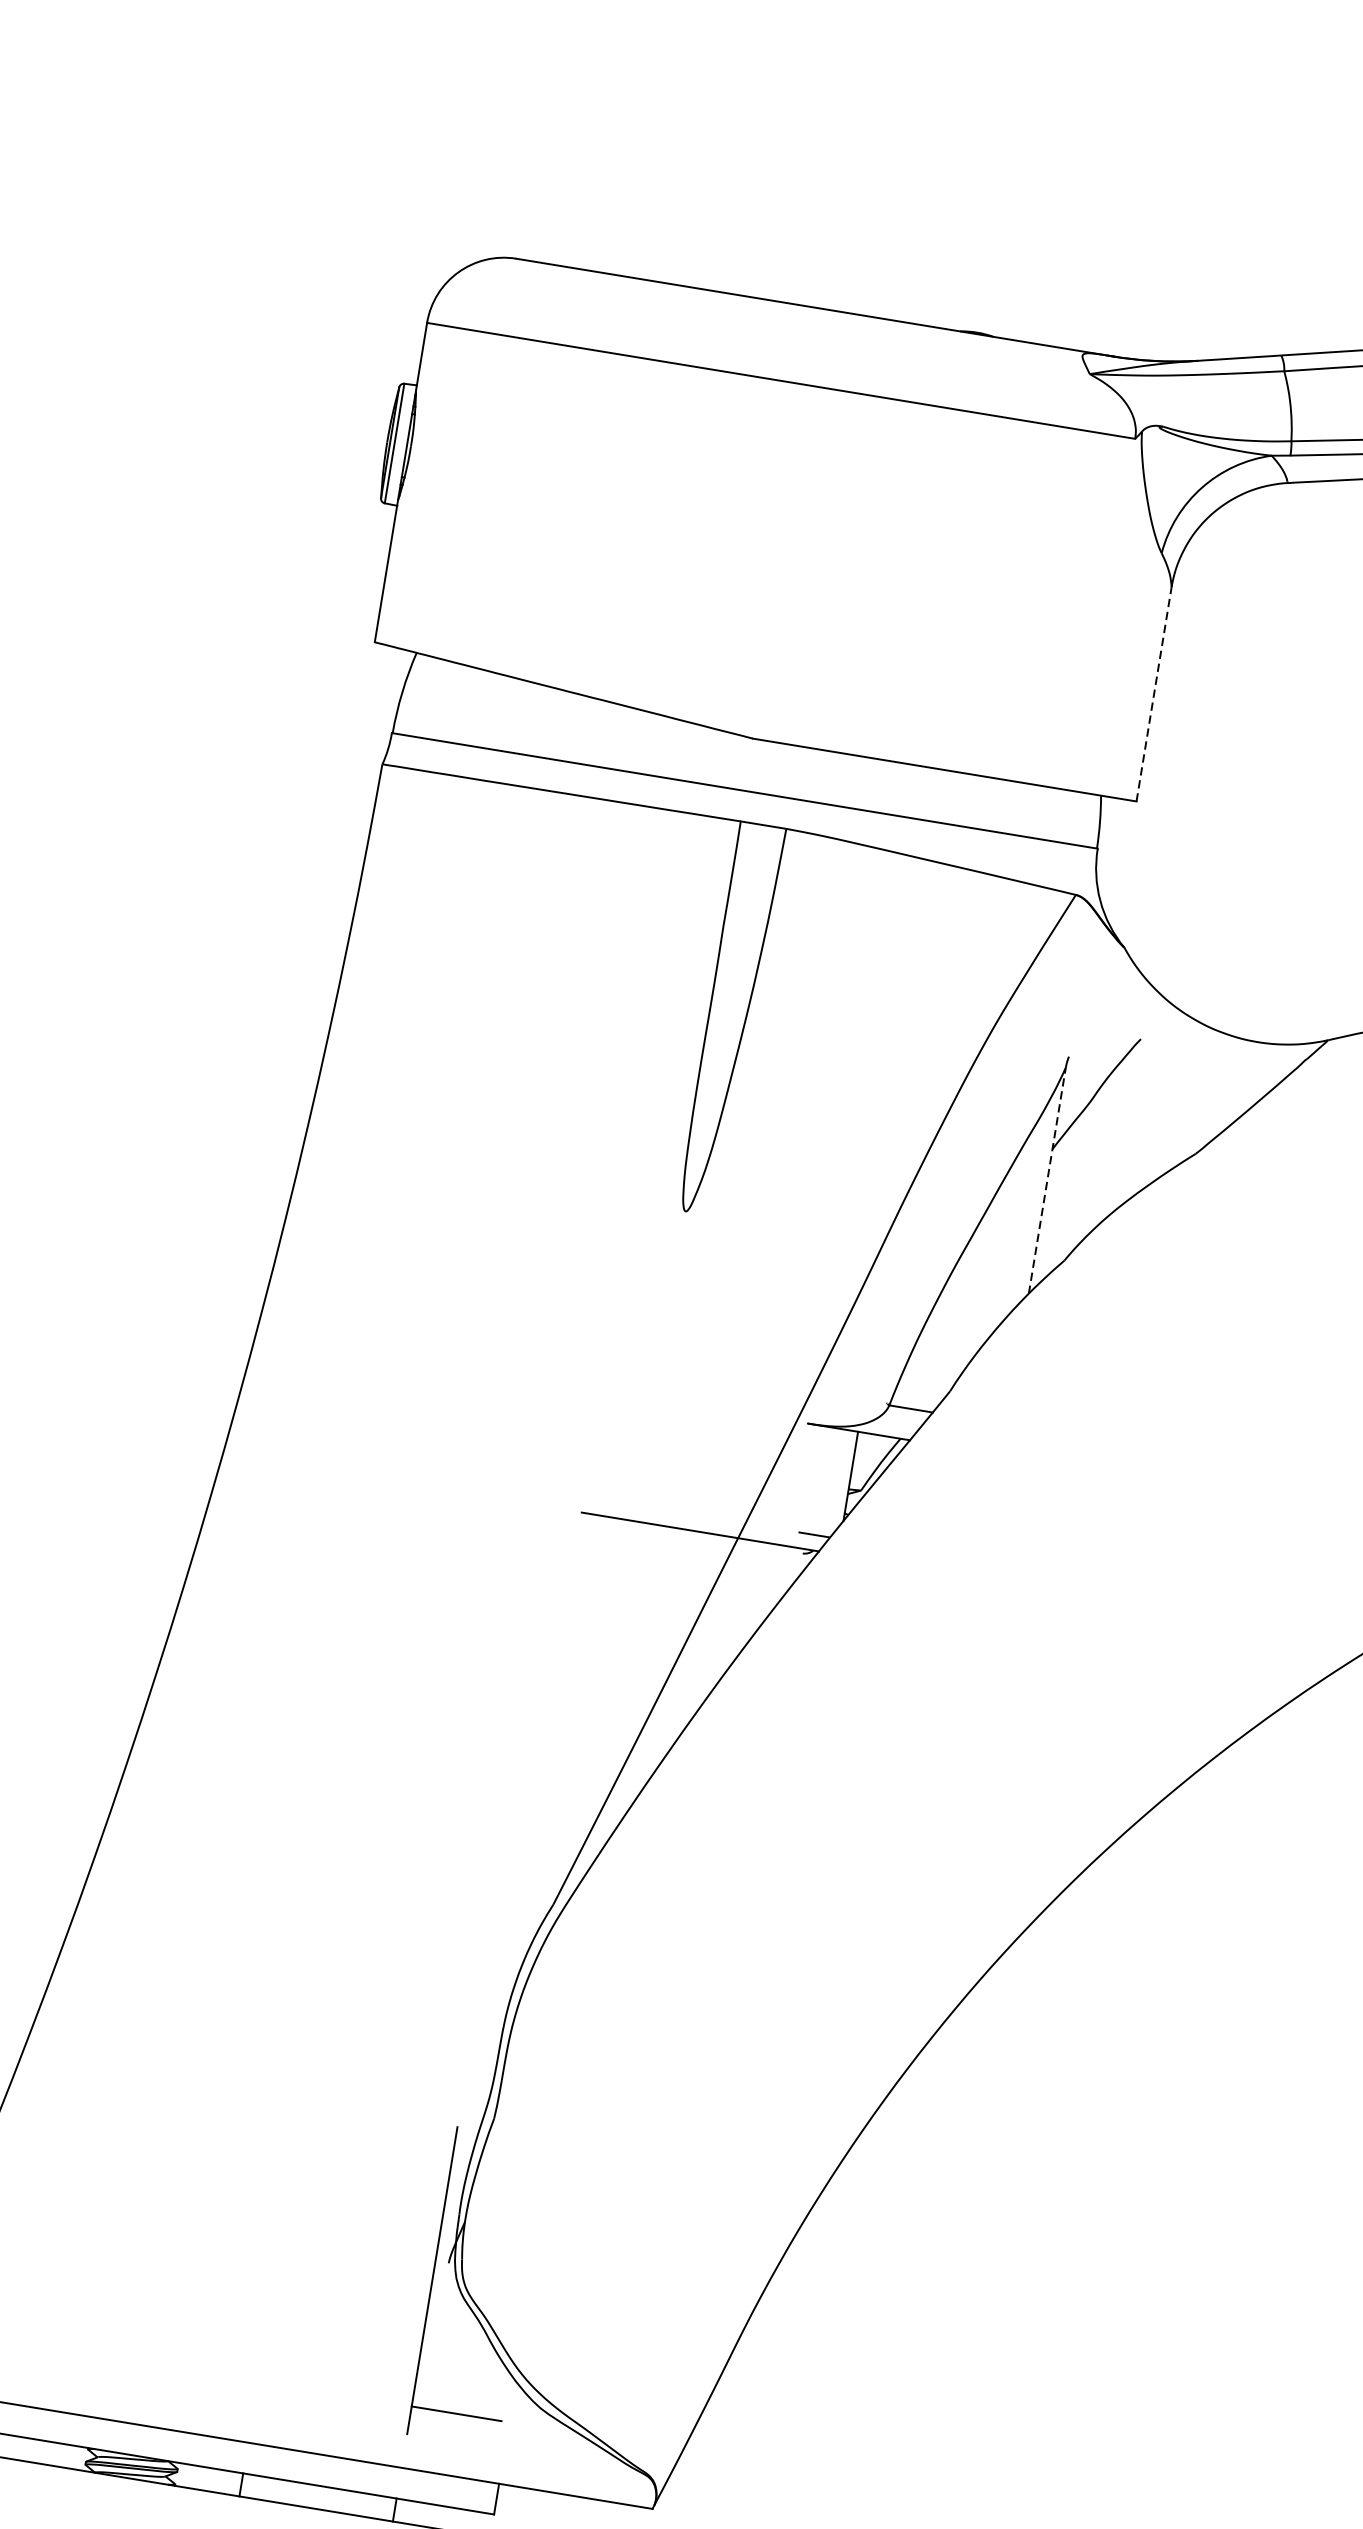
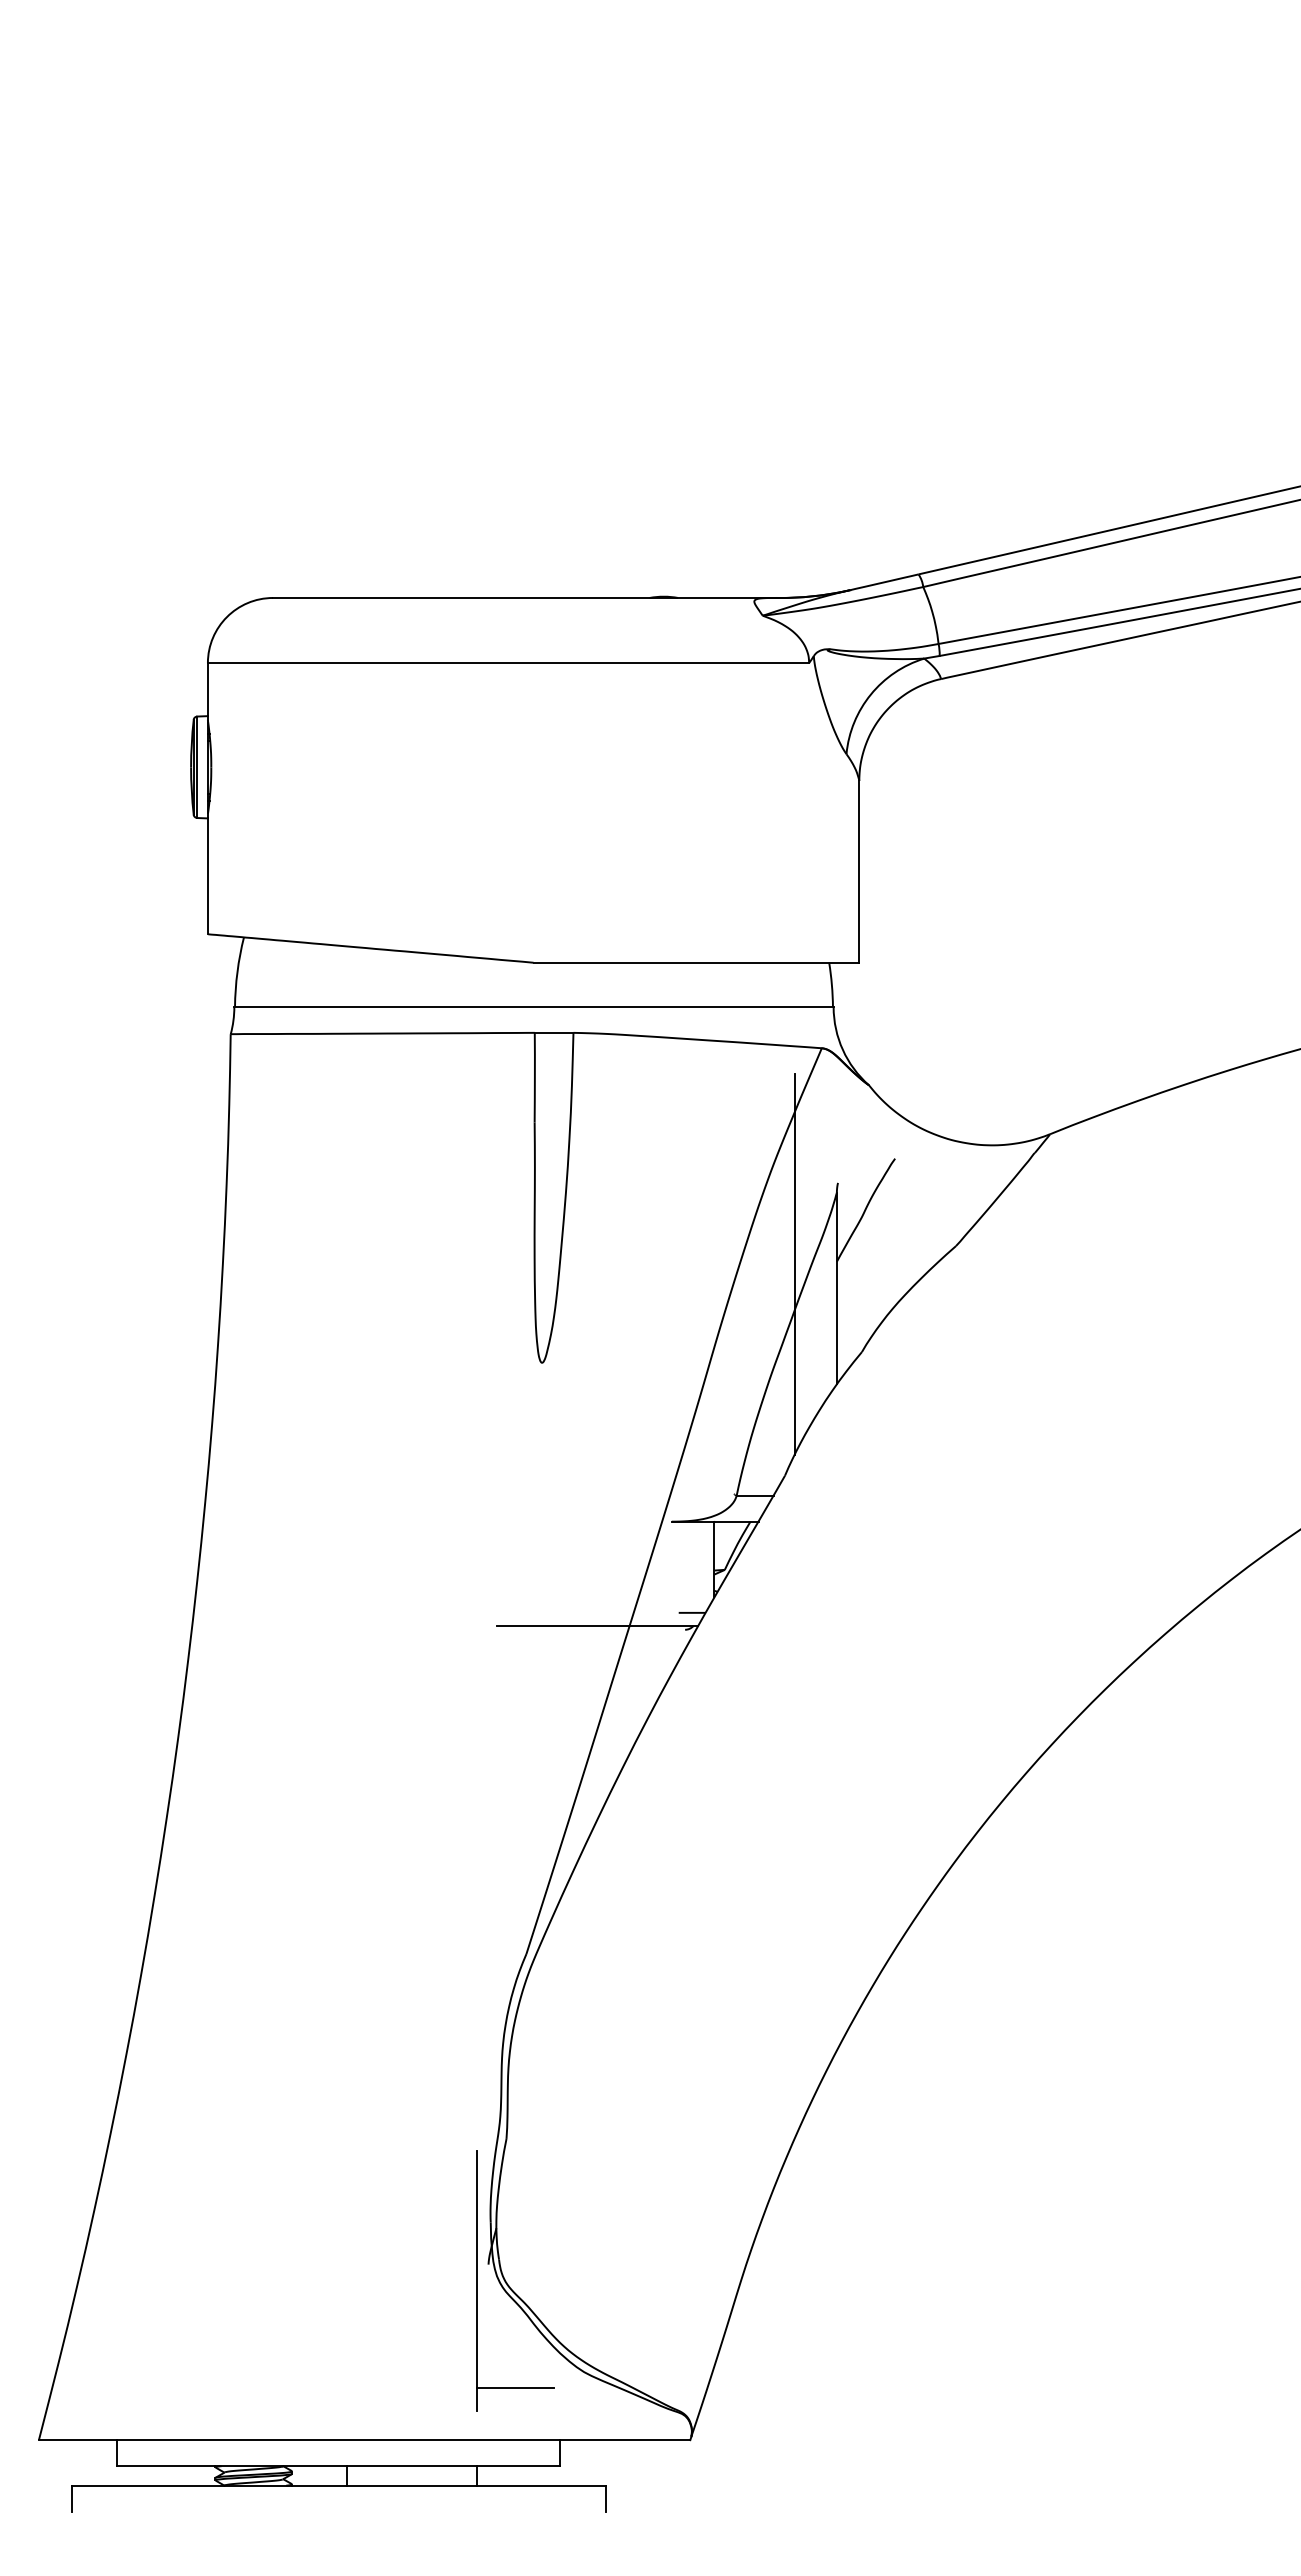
line: (1154, 694) -> (859, 871), dashed -> solid
line: (1002, 1144) -> (794, 1264), added
line: (1046, 1180) -> (836, 1288), dashed -> solid

